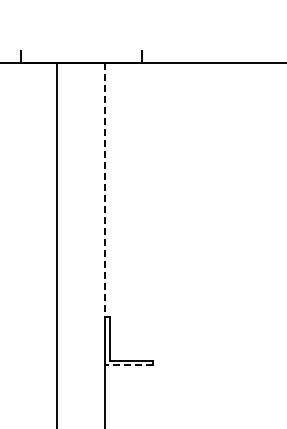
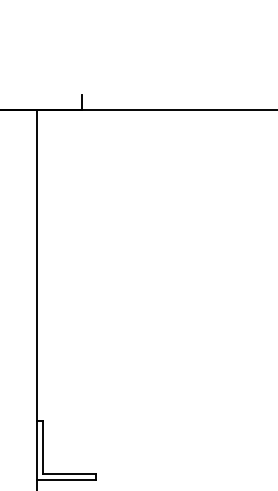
line: (104, 190) -> (37, 265), dashed -> solid
line: (128, 365) -> (66, 480), dashed -> solid

